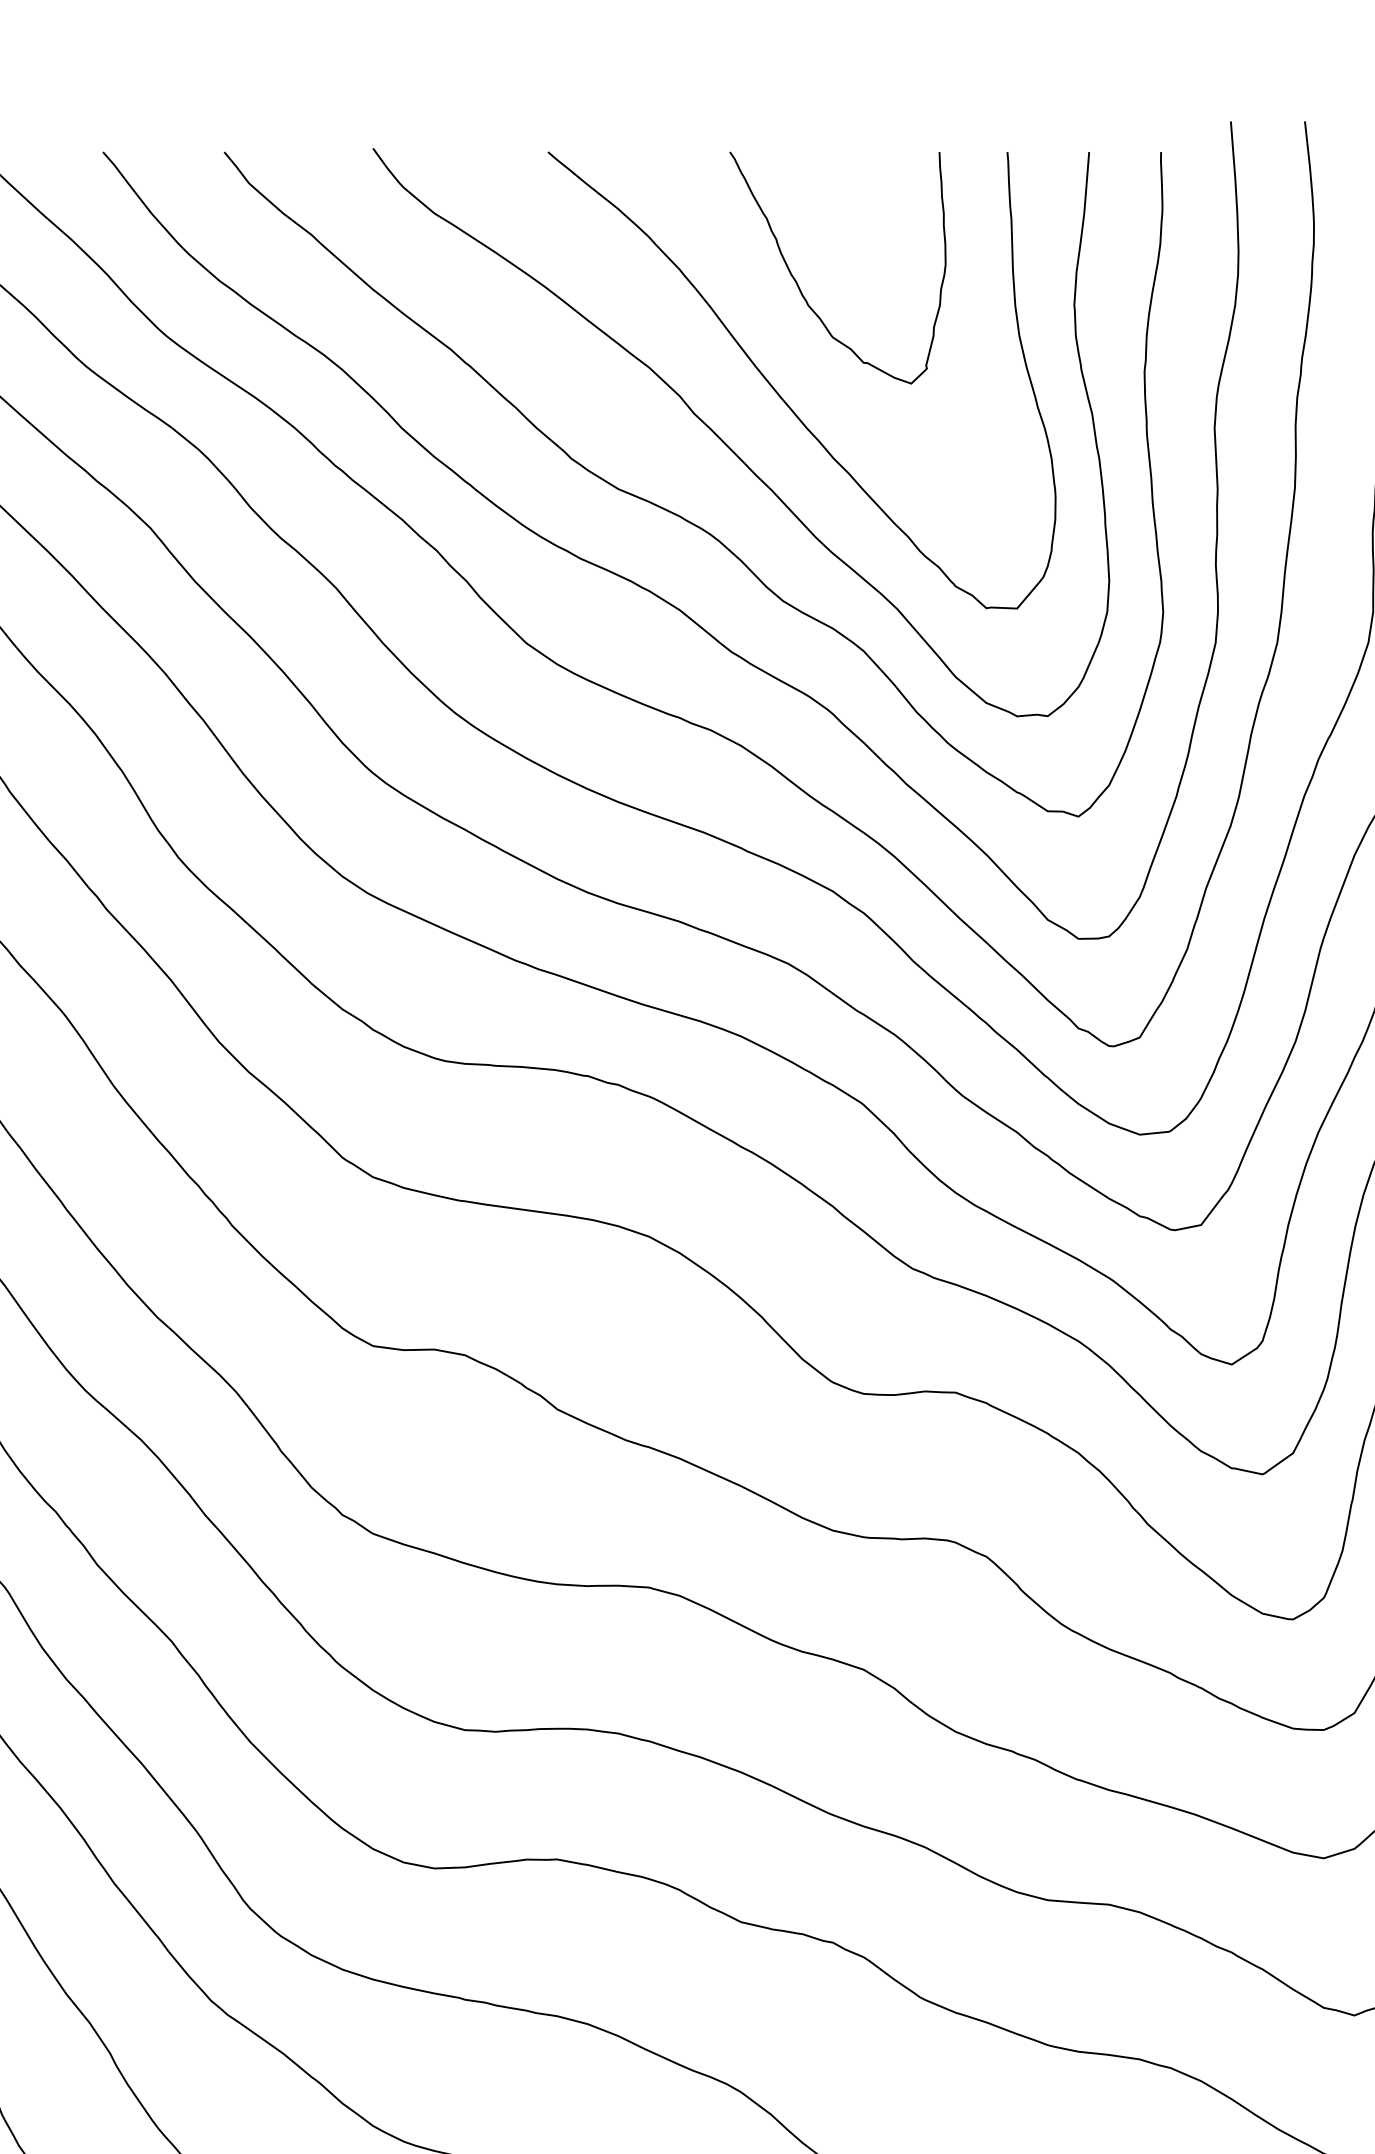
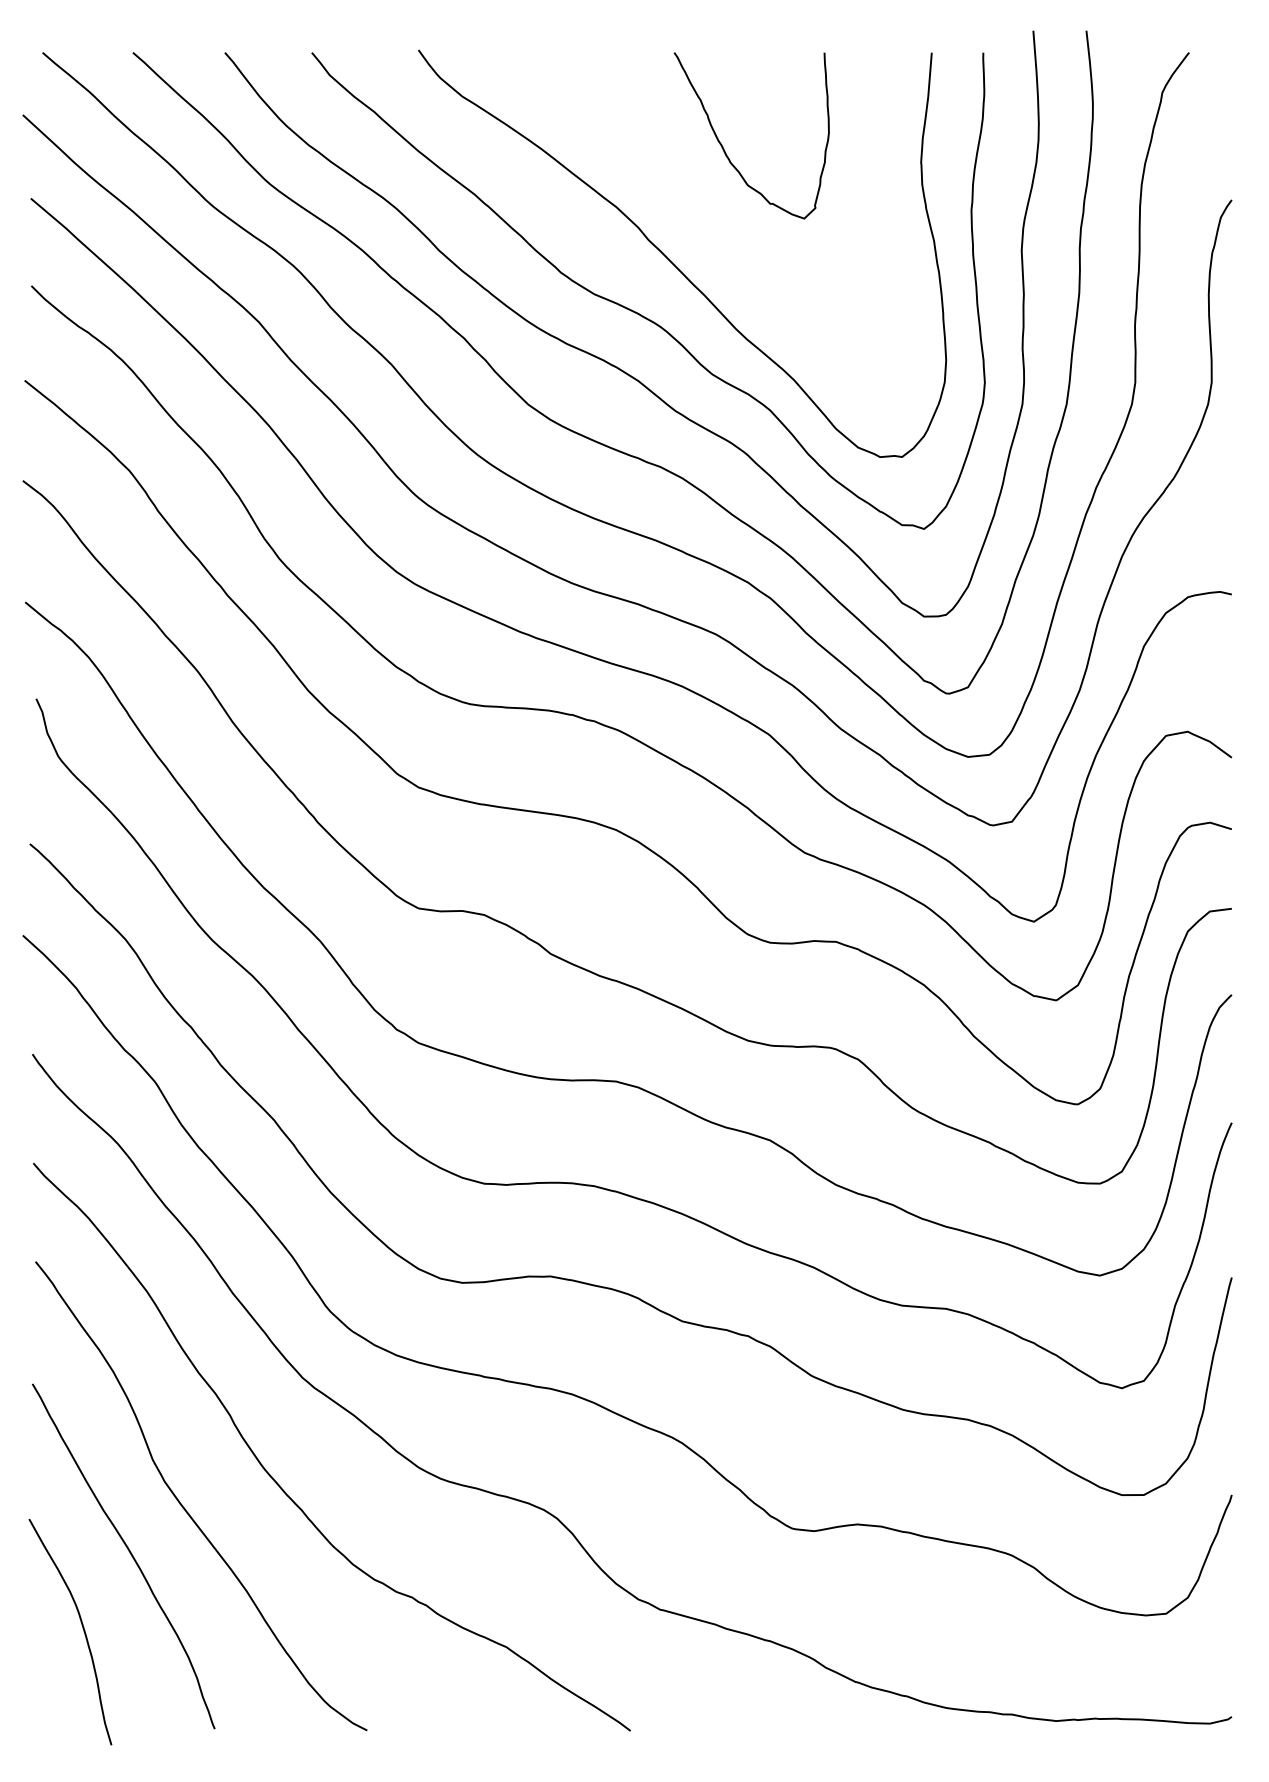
curve: (781, 395) -> (711, 227), removed

